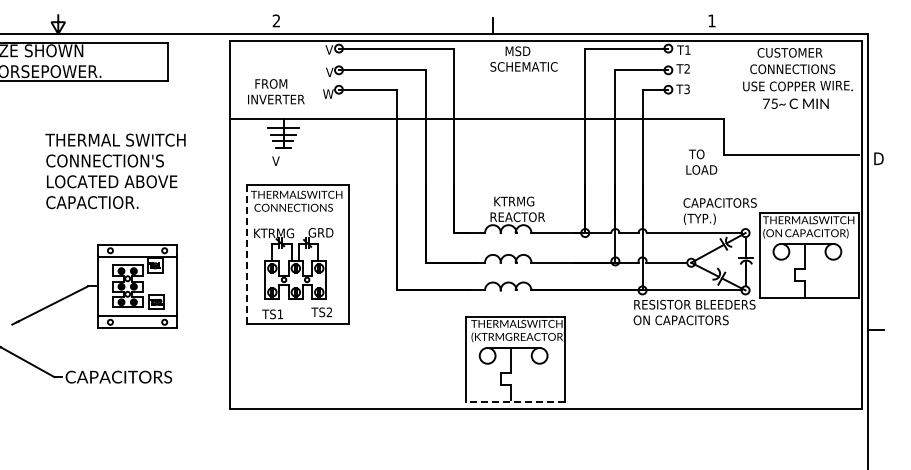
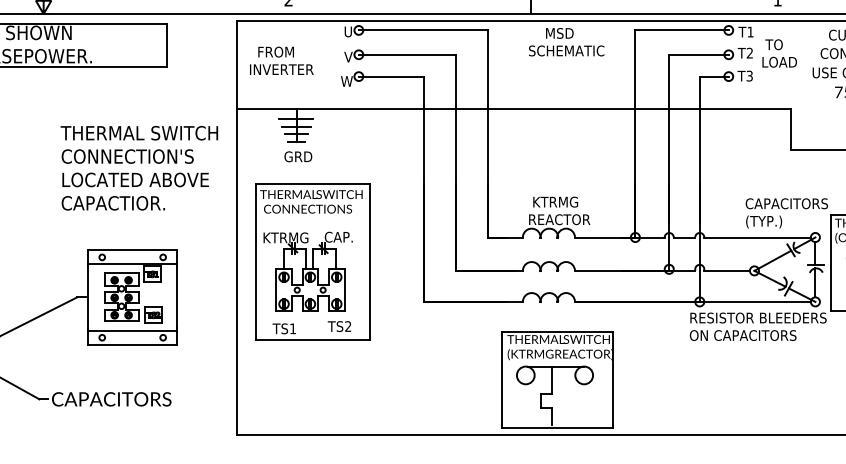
text: (329, 49) -> (348, 31), V -> U
text: (276, 91) -> (281, 60), moved
text: (284, 160) -> (297, 156), V -> GRD
text: (701, 161) -> (779, 52), moved
text: (115, 171) -> (139, 168), moved
text: (323, 232) -> (341, 236), GRD -> CAP.
line: (247, 254) -> (256, 261), dashed -> solid
line: (515, 402) -> (557, 427), dashed -> solid

